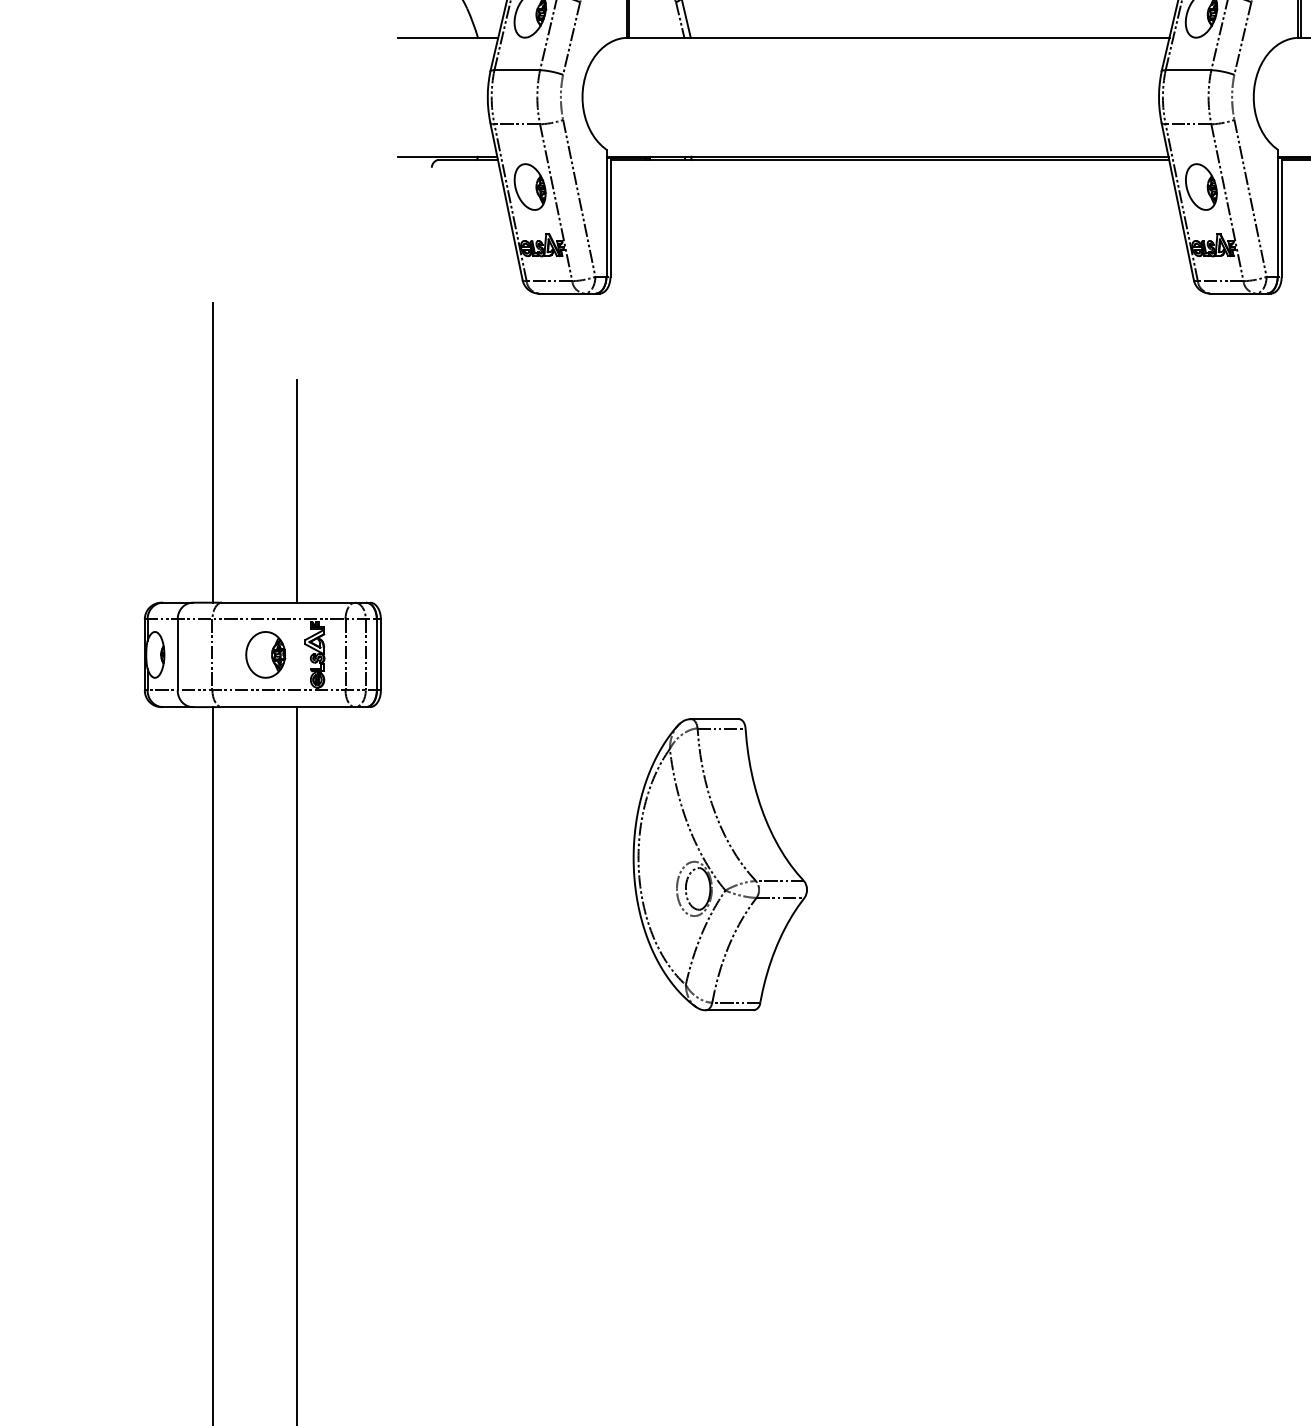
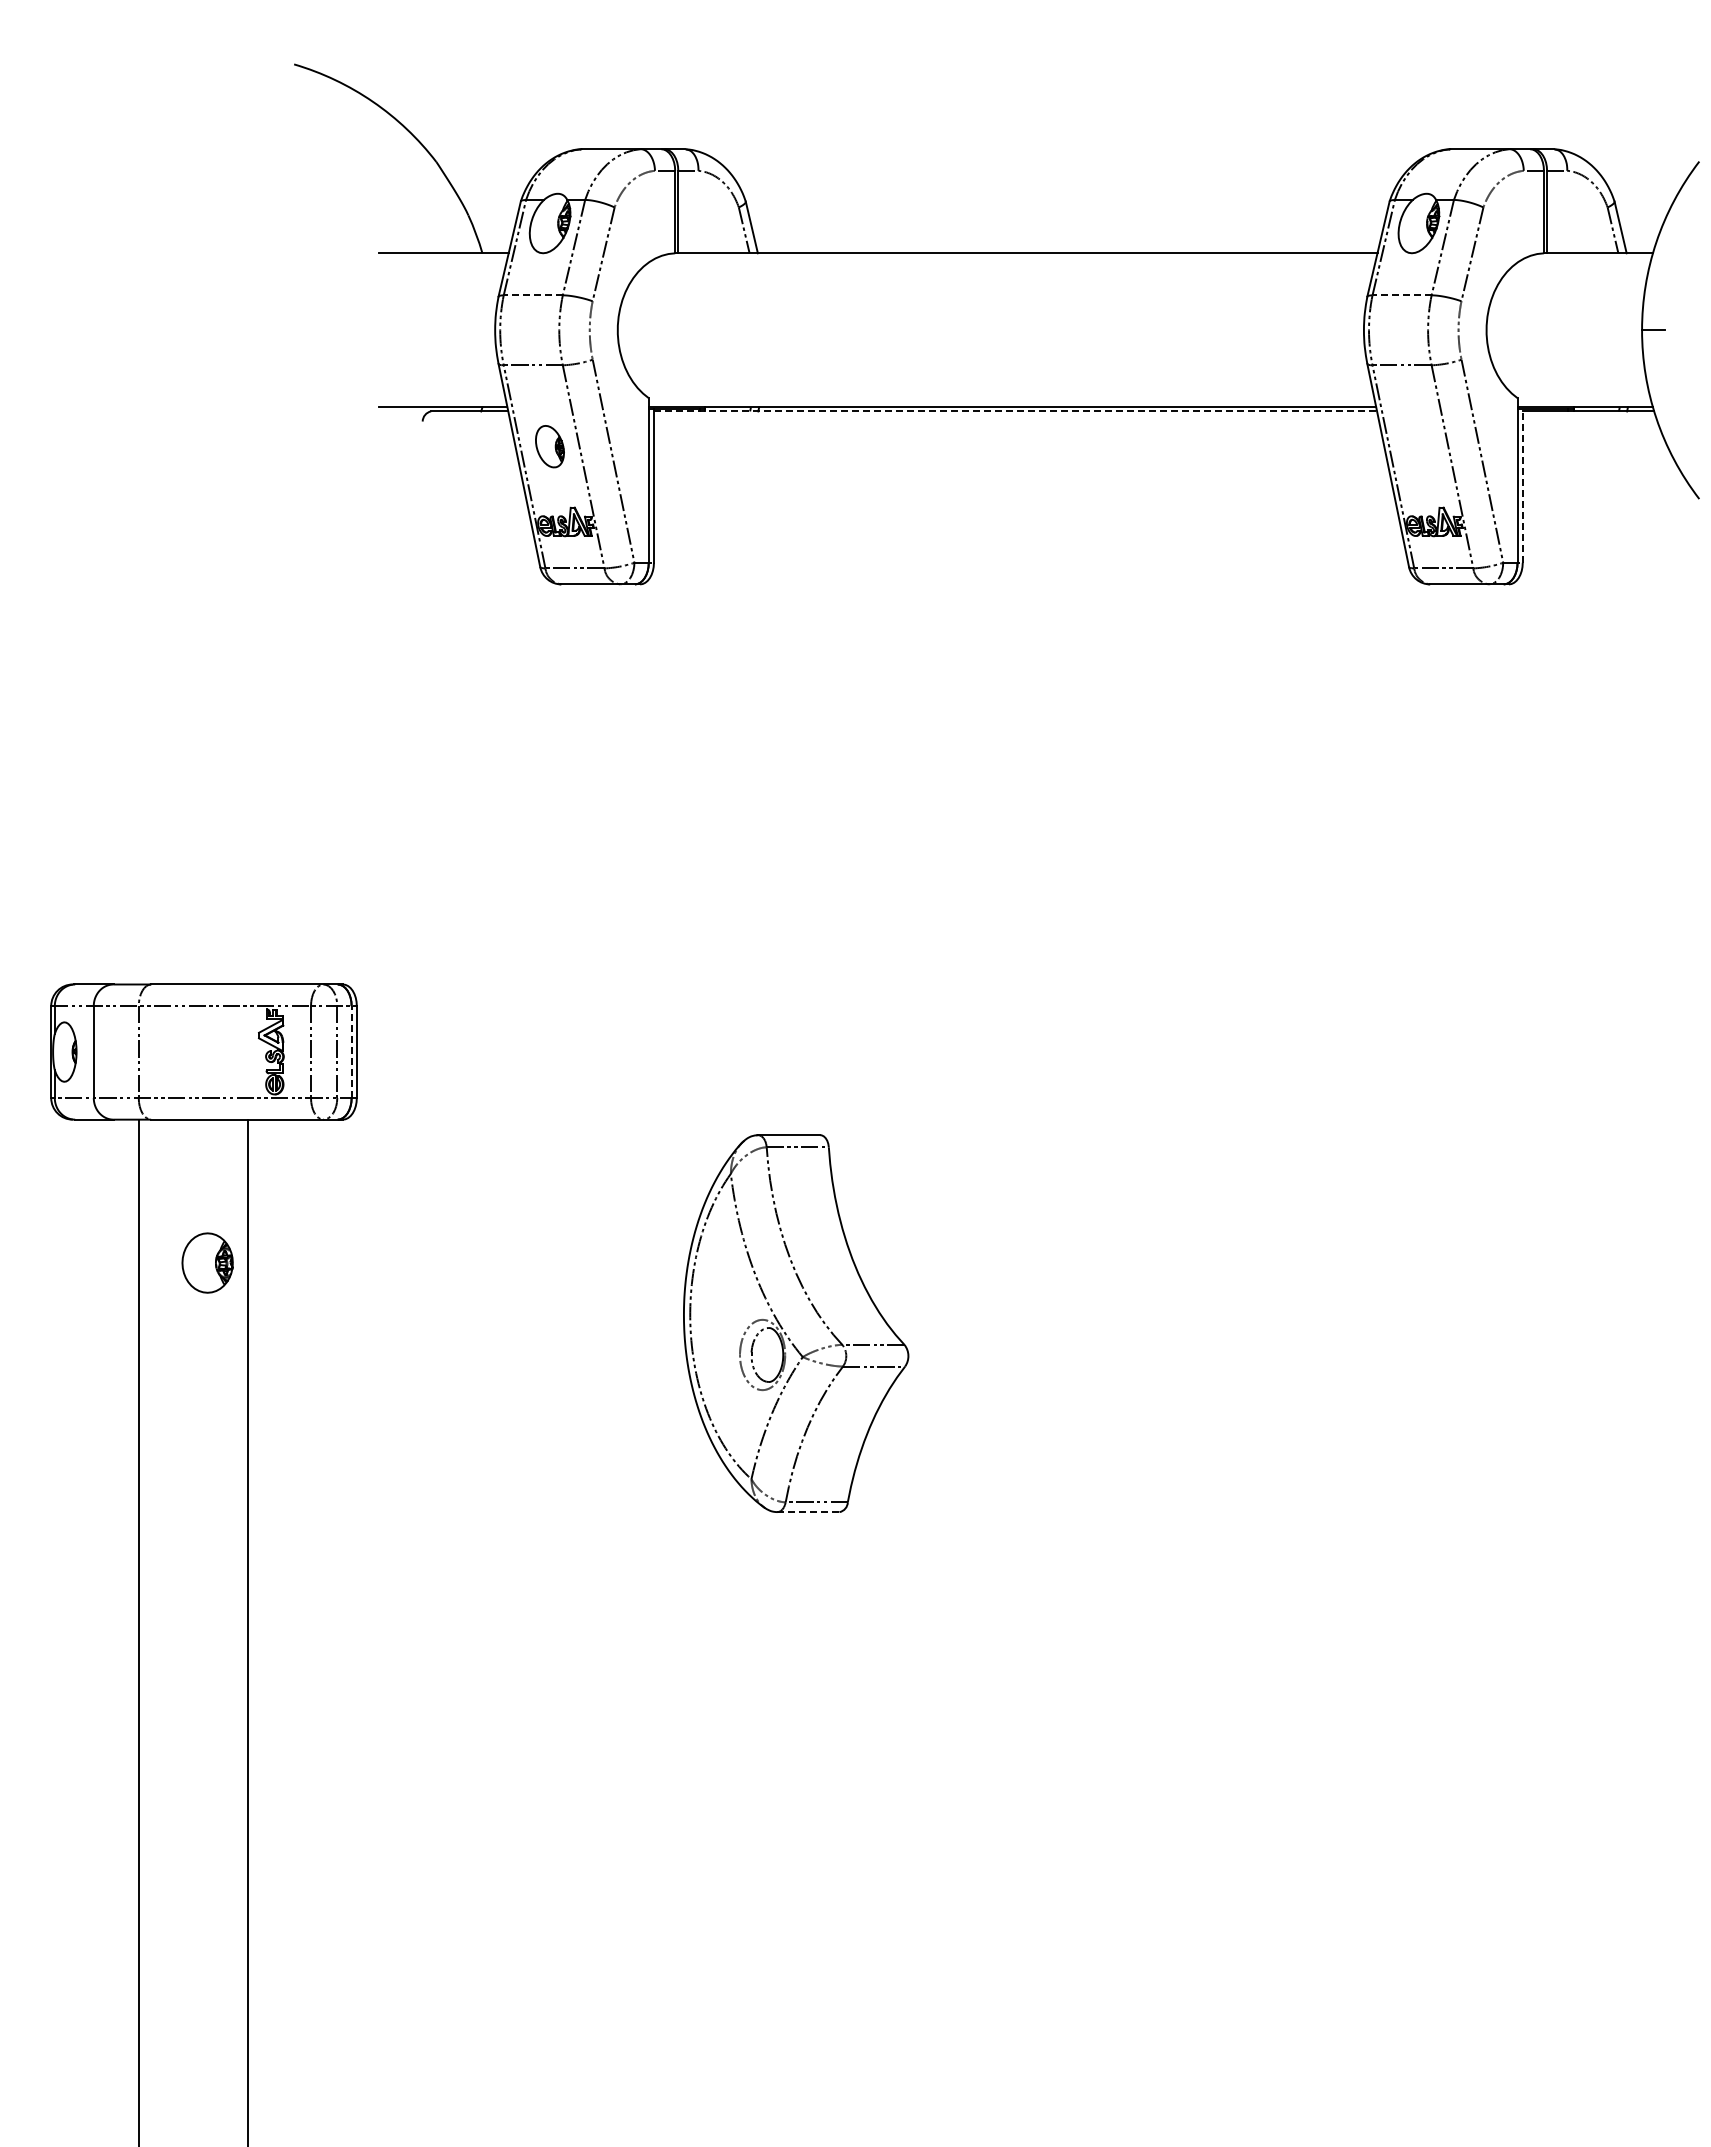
line: (517, 70) -> (533, 295), solid -> dashed
line: (1188, 70) -> (1402, 295), solid -> dashed
line: (889, 159) -> (1015, 411), solid -> dashed
part: (529, 187) -> (549, 446), size x0.7
part: (1201, 187) -> (1418, 446), removed
line: (1281, 217) -> (1522, 485), solid -> dashed
line: (213, 452) -> (139, 790), removed
line: (296, 491) -> (247, 840), removed
part: (265, 654) -> (207, 1262), moved
line: (376, 655) -> (351, 1052), solid -> dashed
line: (729, 1010) -> (808, 1512), solid -> dashed

